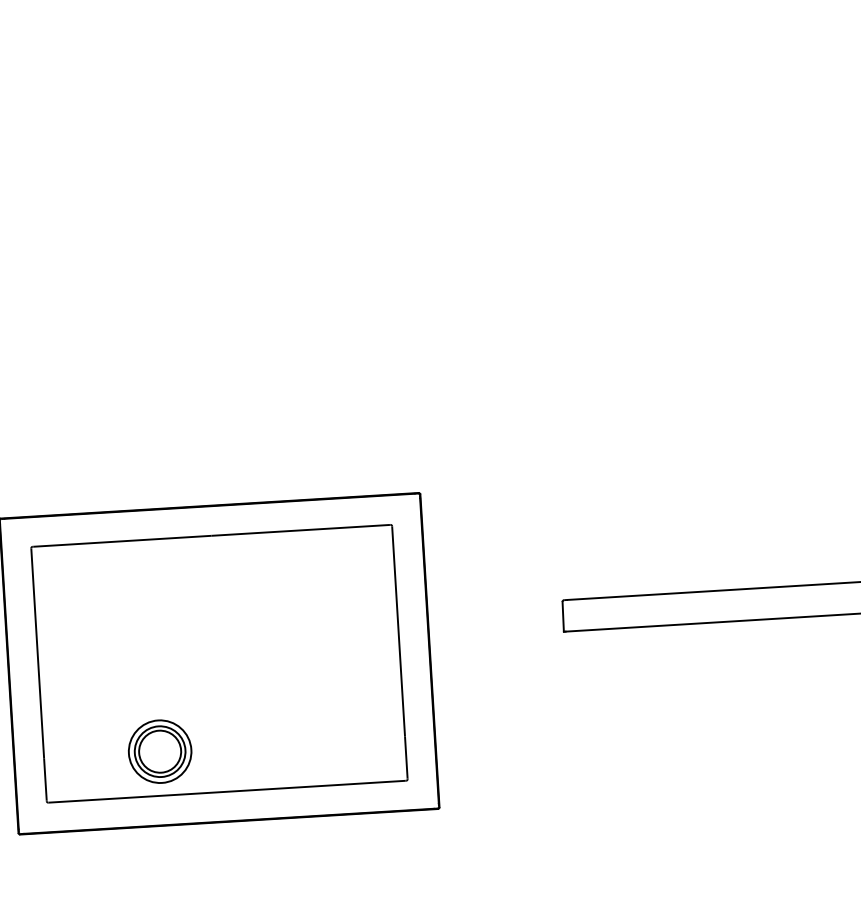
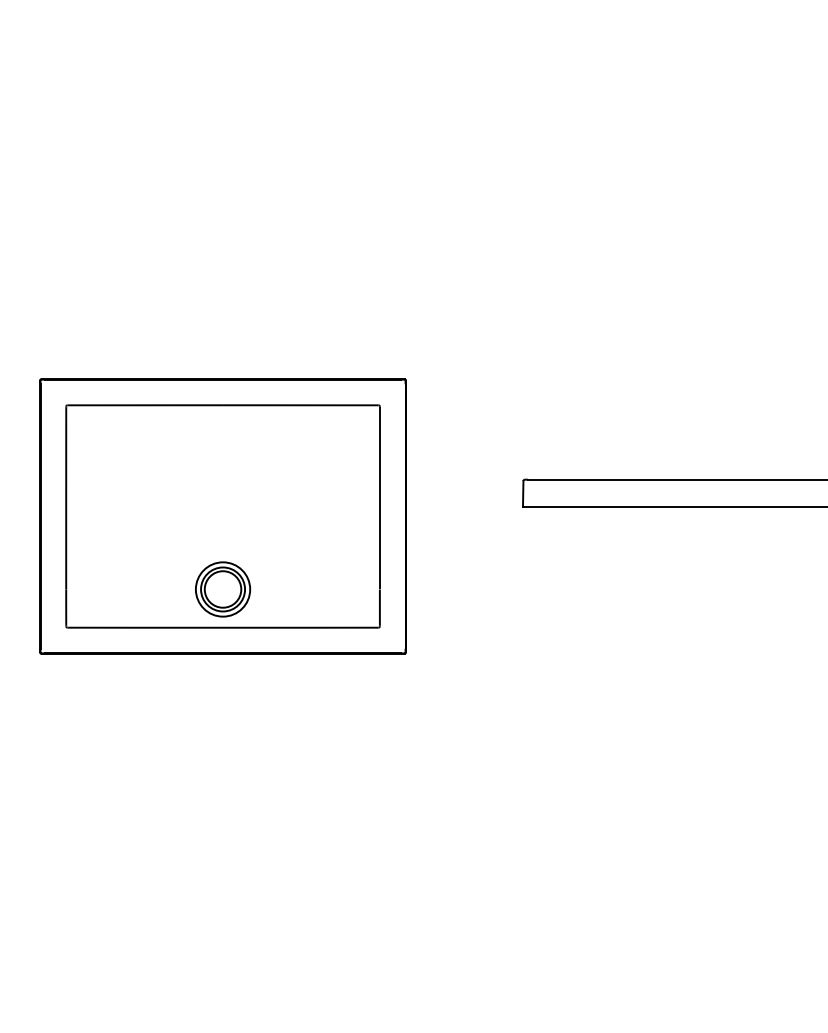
part: (160, 751) -> (223, 589), moved

